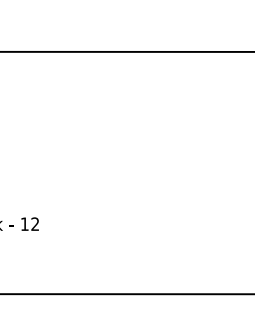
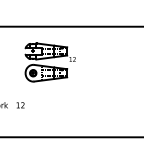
part: (93, 130) -> (49, 62), added

